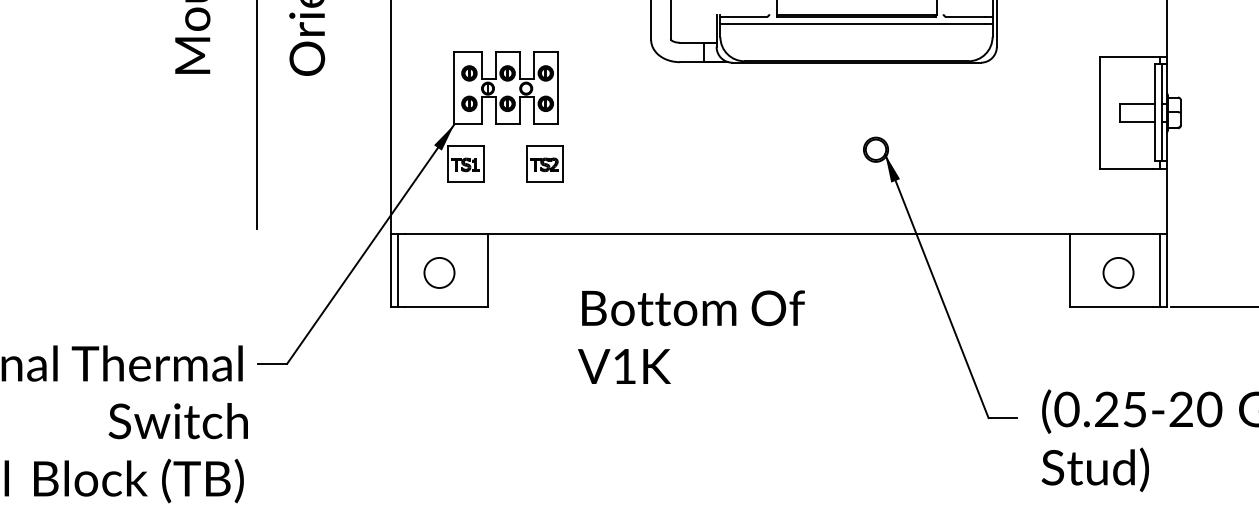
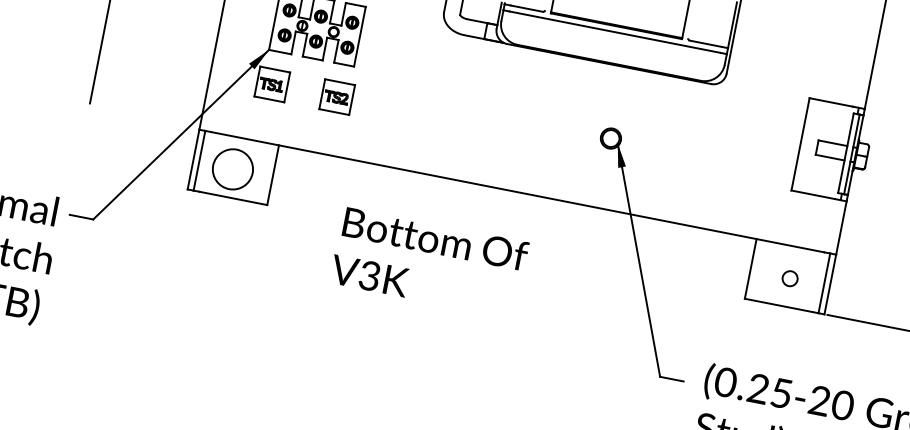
circle: (439, 272) -> (233, 169), size x1.6
circle: (1118, 272) -> (790, 278), size x0.6
text: (624, 366) -> (369, 275), V1K -> V3K

